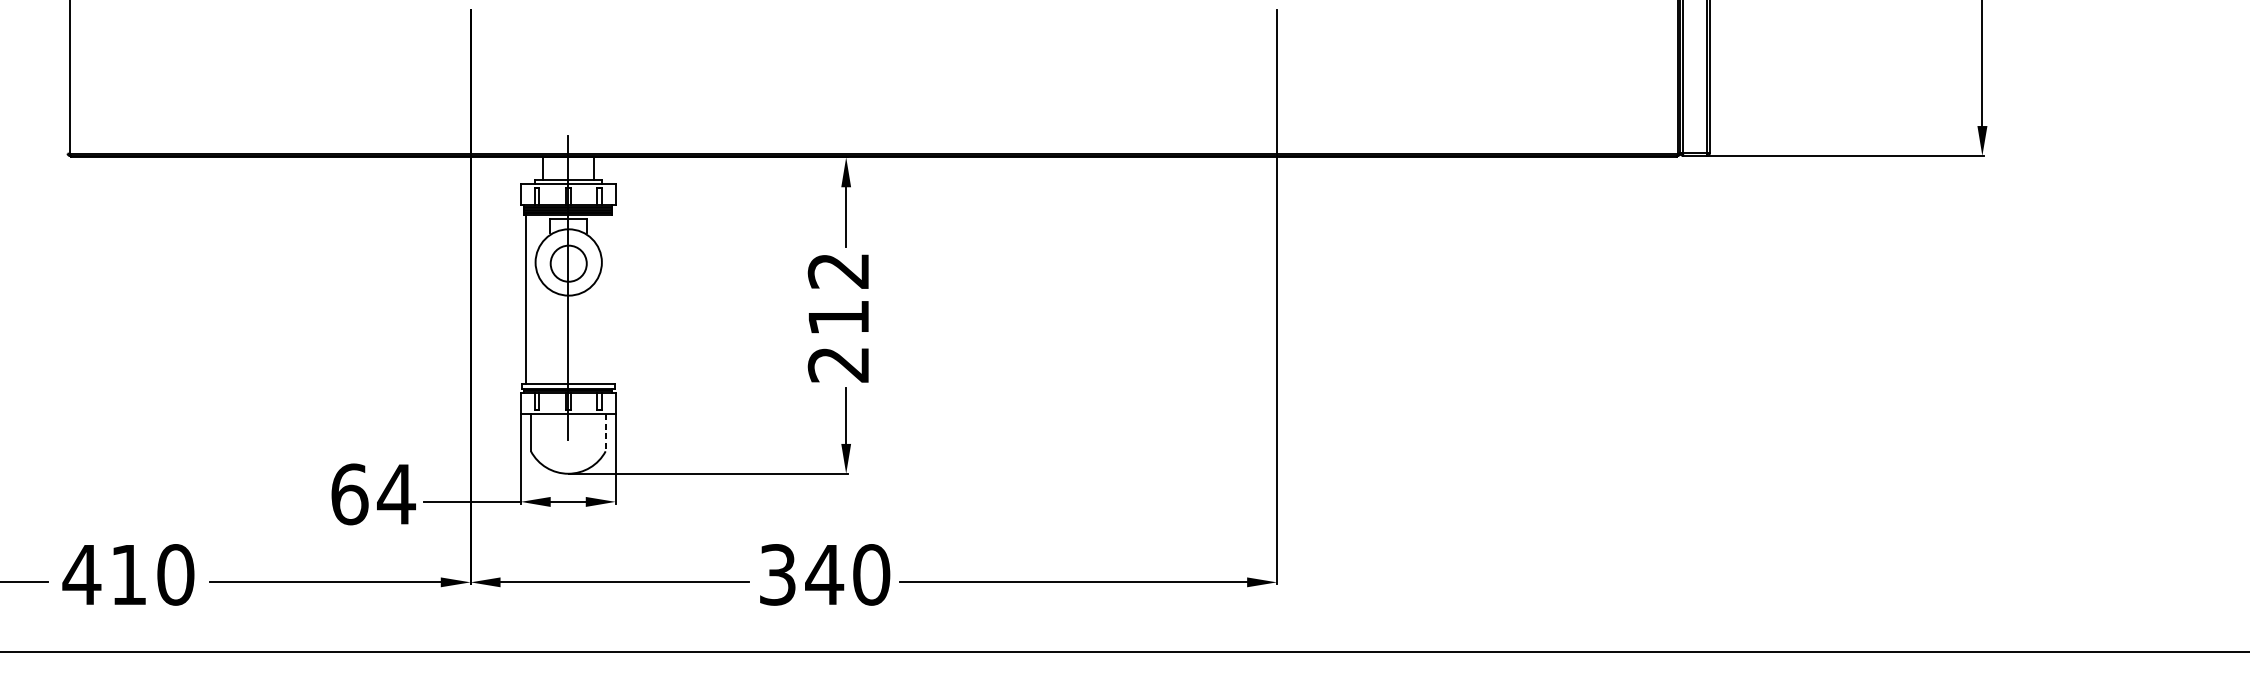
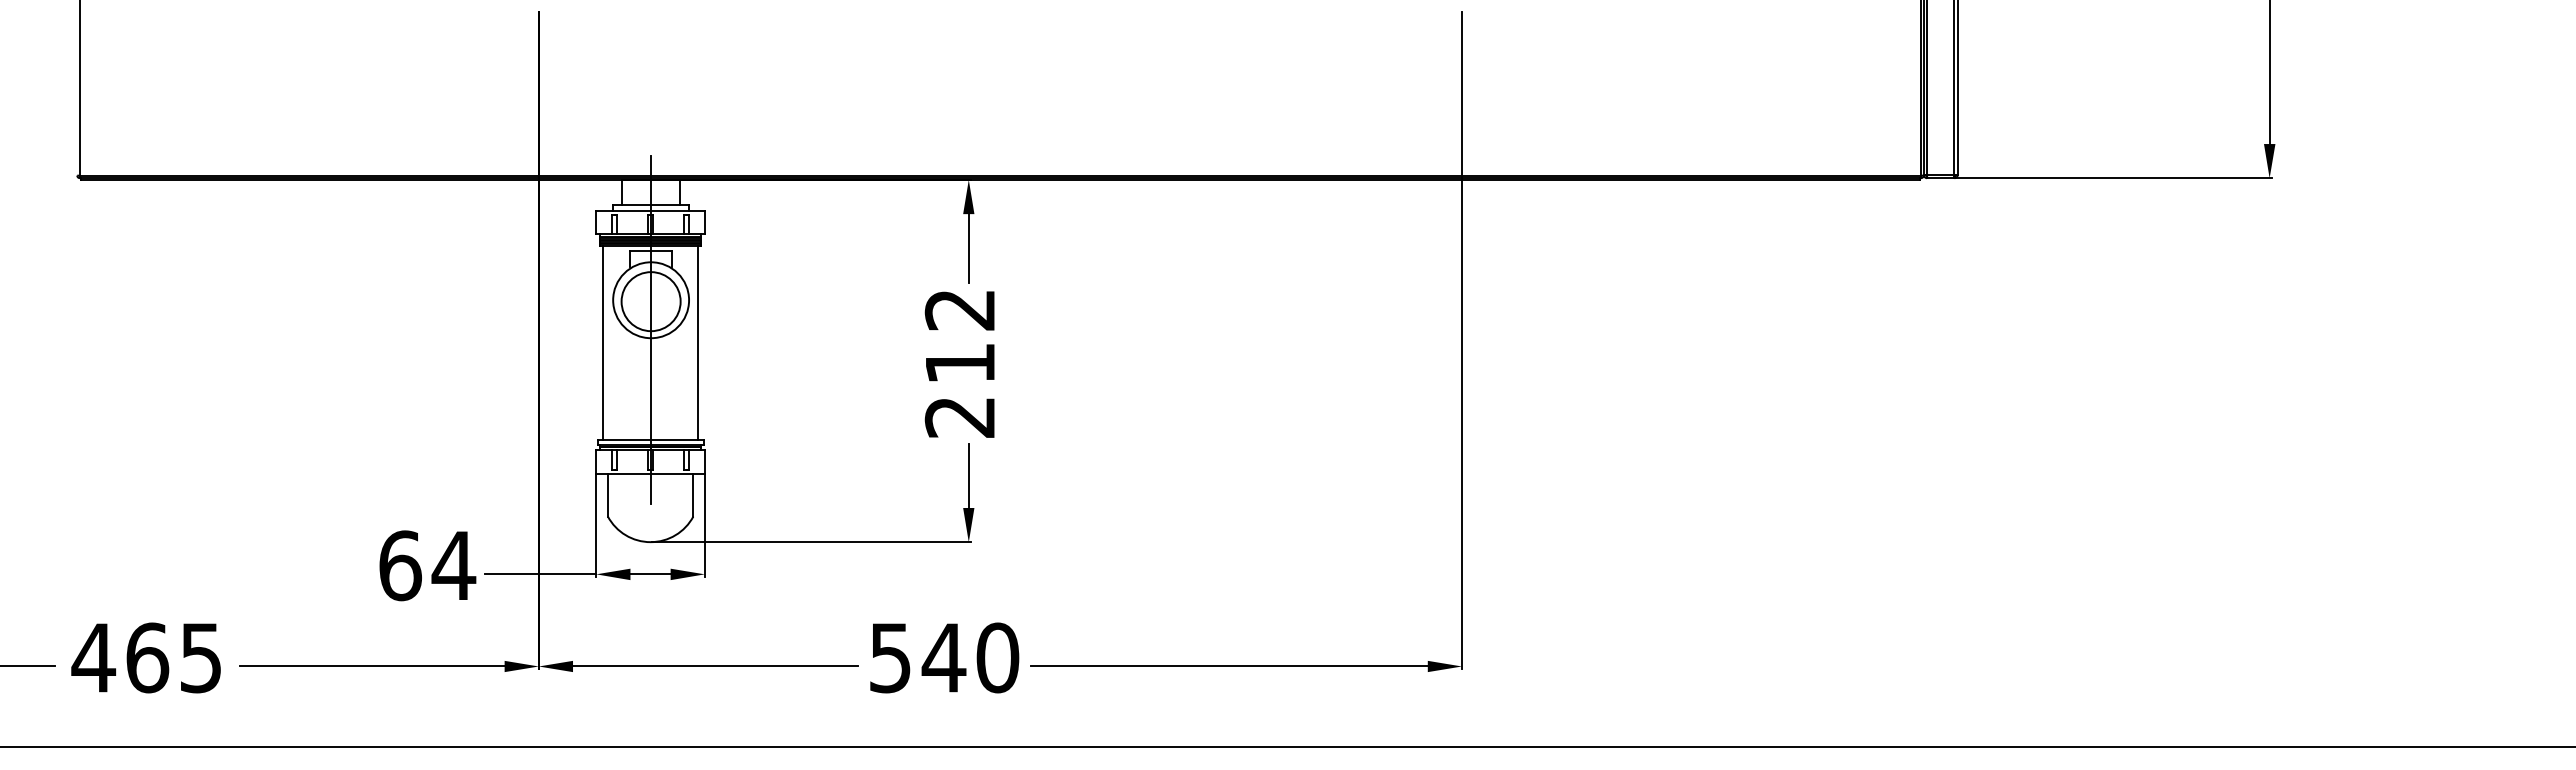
circle: (568, 263) -> (650, 301), size x1.43
line: (610, 299) -> (698, 342), added
line: (605, 433) -> (693, 495), dashed -> solid
text: (152, 574) -> (174, 657), 410 -> 465
text: (777, 574) -> (890, 657), 340 -> 540

